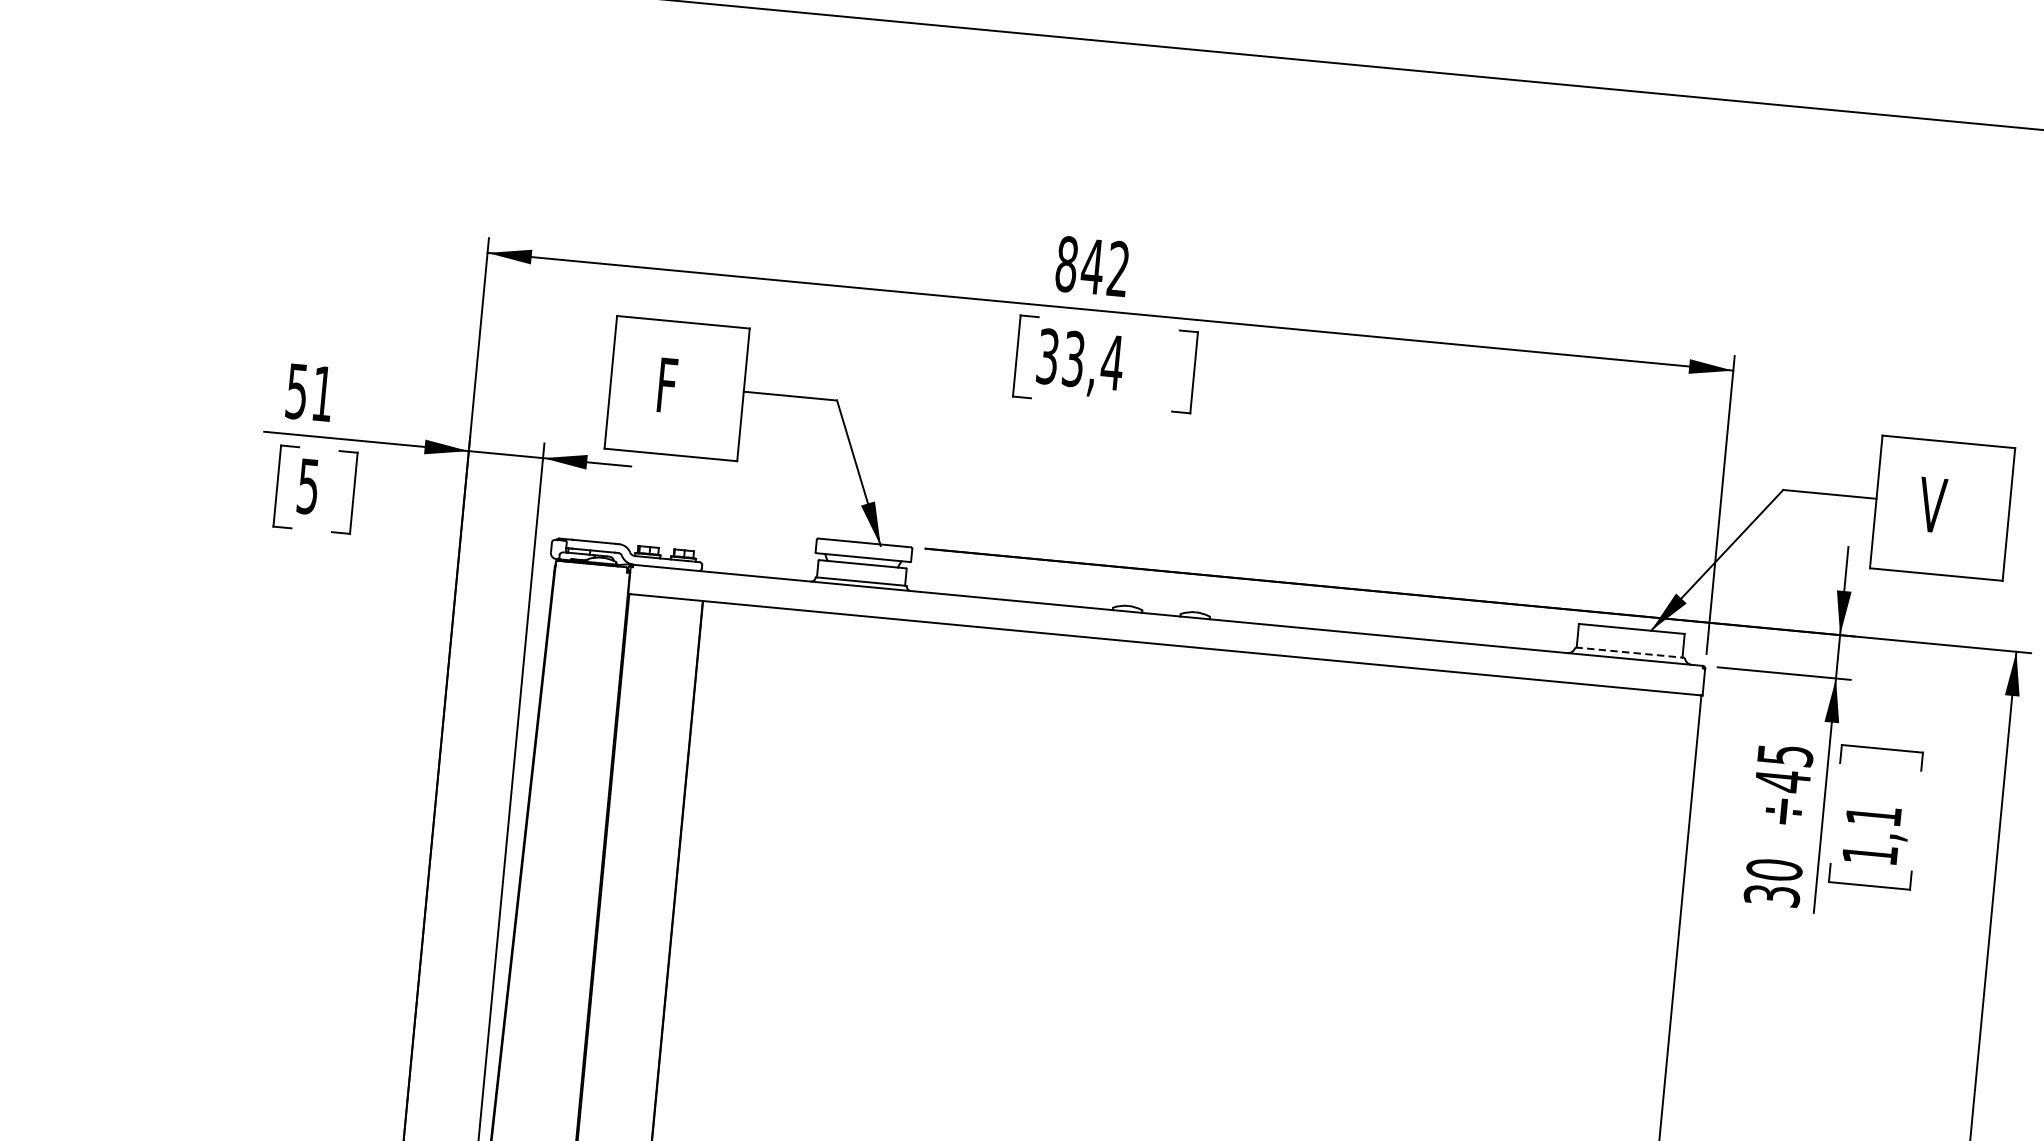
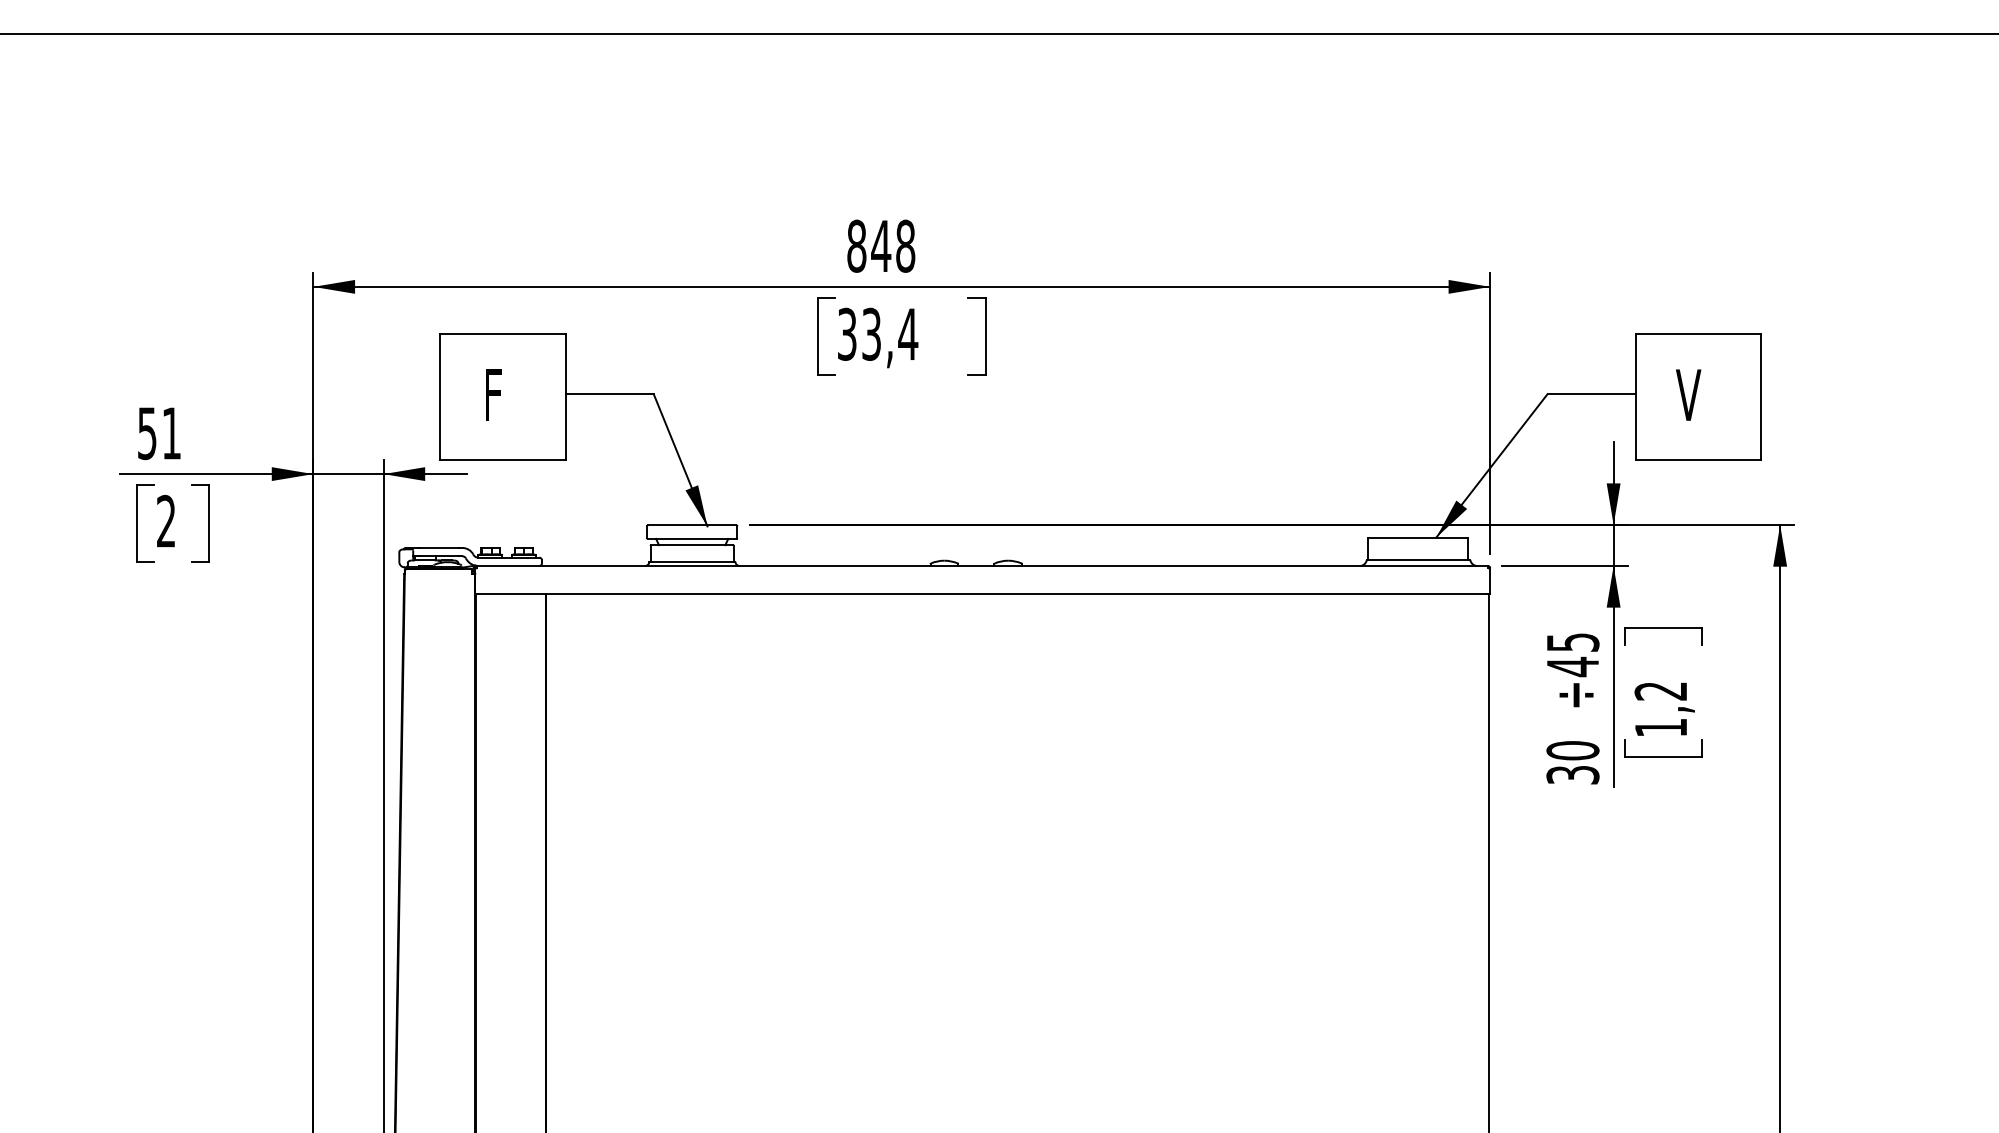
text: (1118, 268) -> (905, 245), 842 -> 848
text: (308, 486) -> (166, 521), 5 -> 2
line: (1629, 653) -> (1418, 560), dashed -> solid
text: (1873, 816) -> (1660, 691), 1,1 -> 1,2

